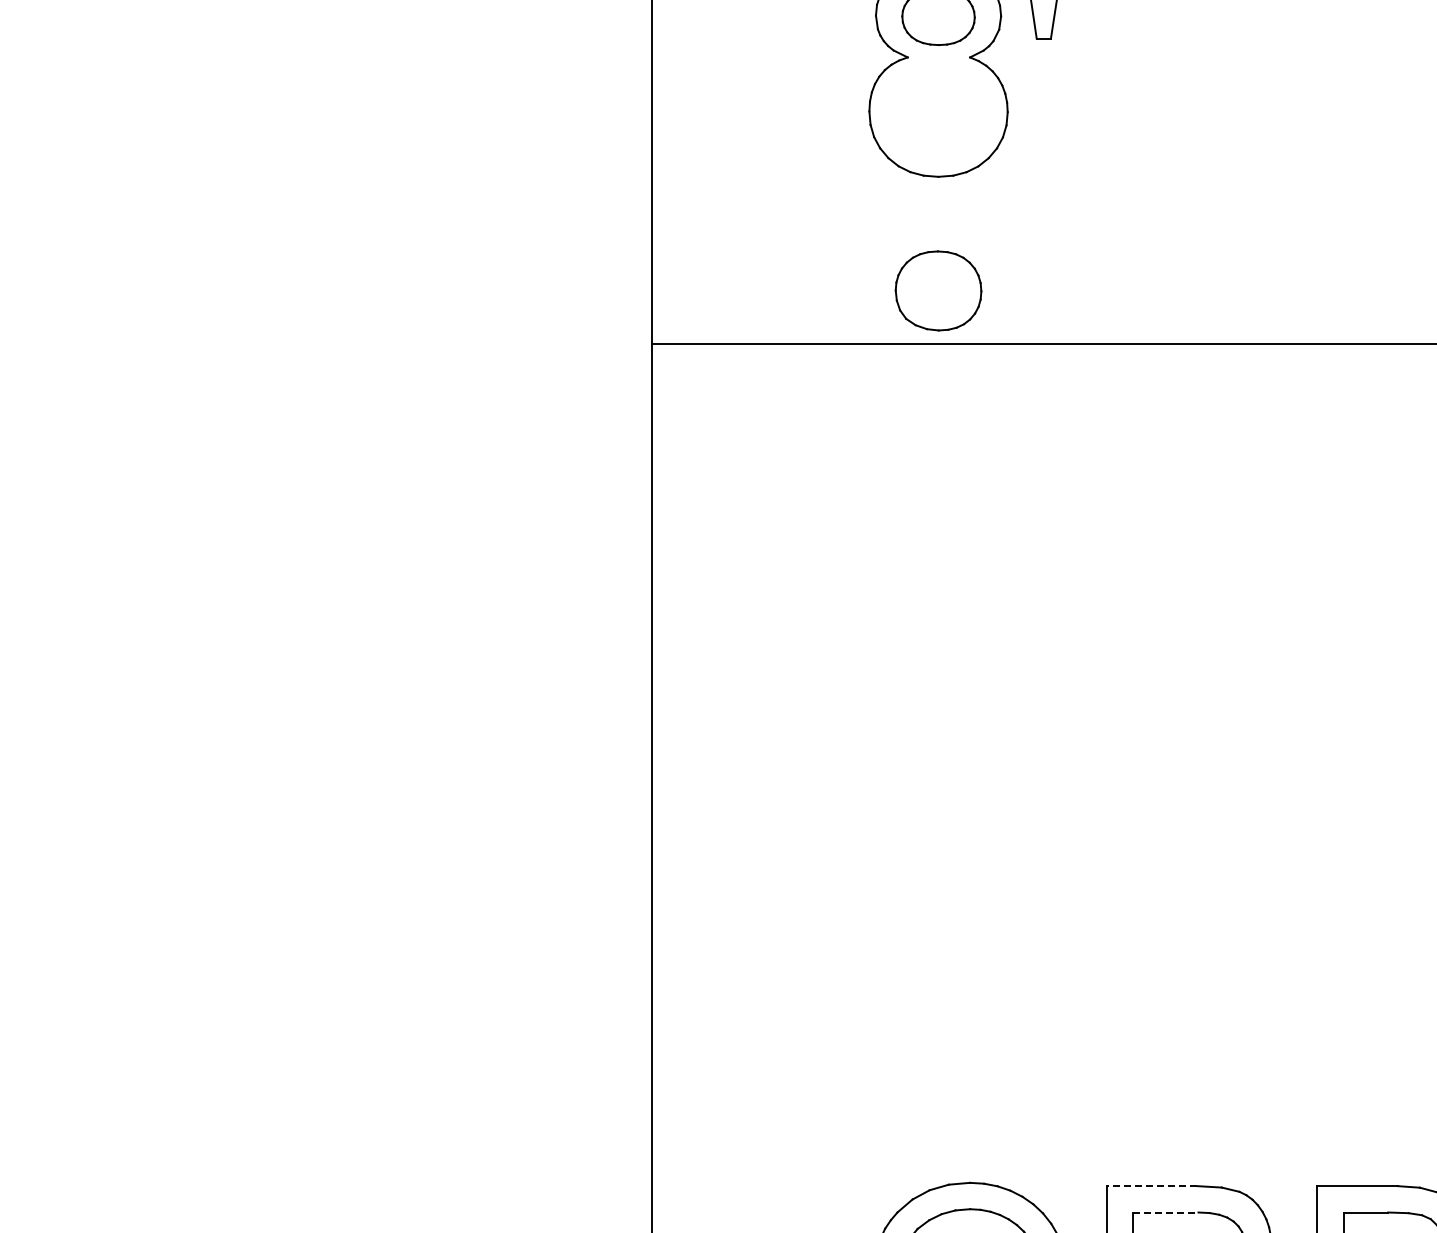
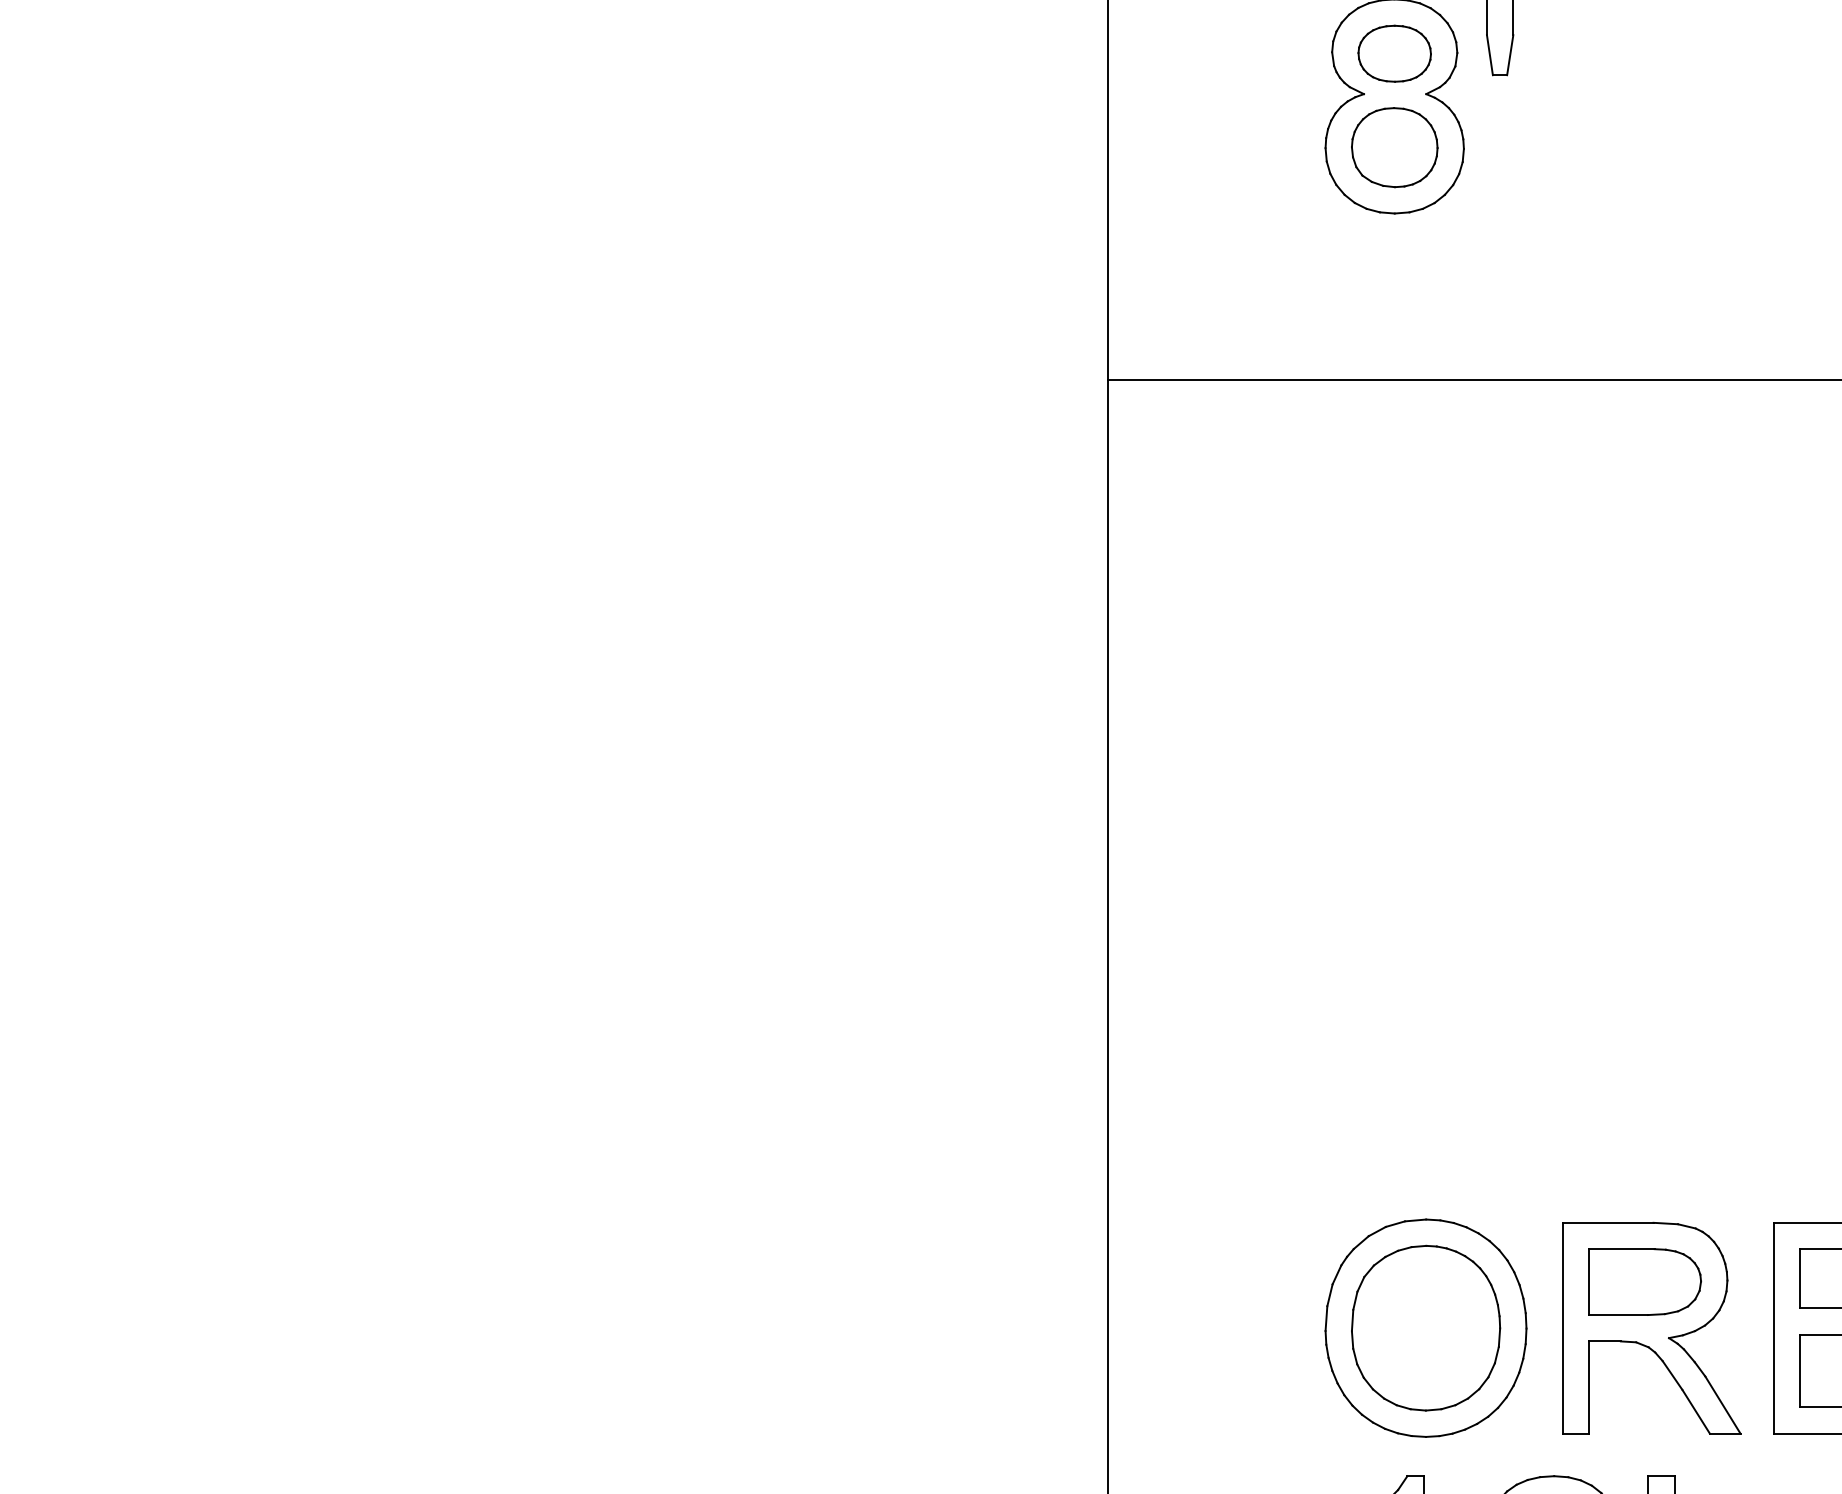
part: (938, 290) -> (1394, 147), moved
line: (1151, 1185) -> (1607, 1222), dashed -> solid
line: (1165, 1212) -> (1621, 1249), dashed -> solid

